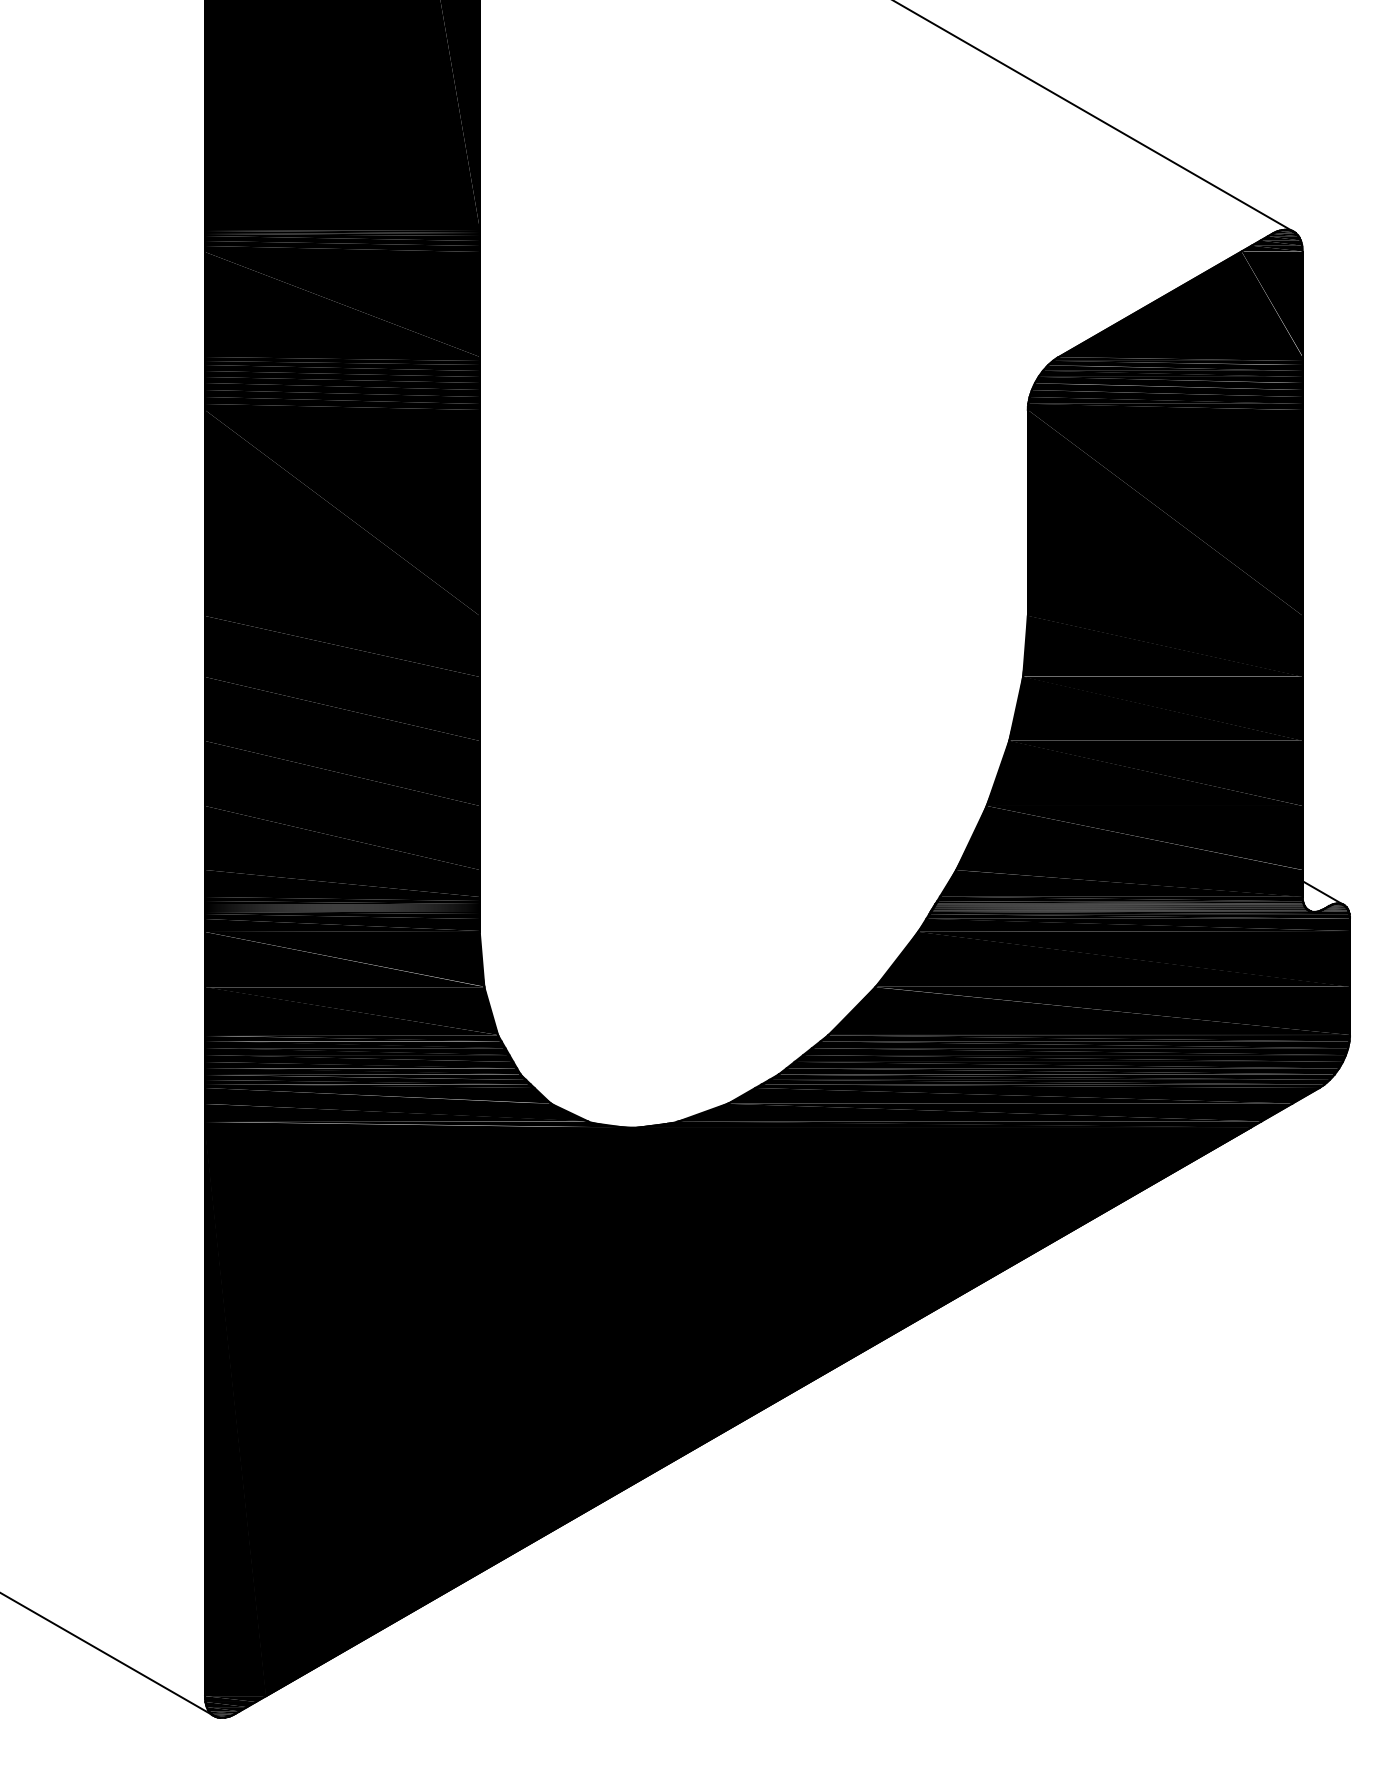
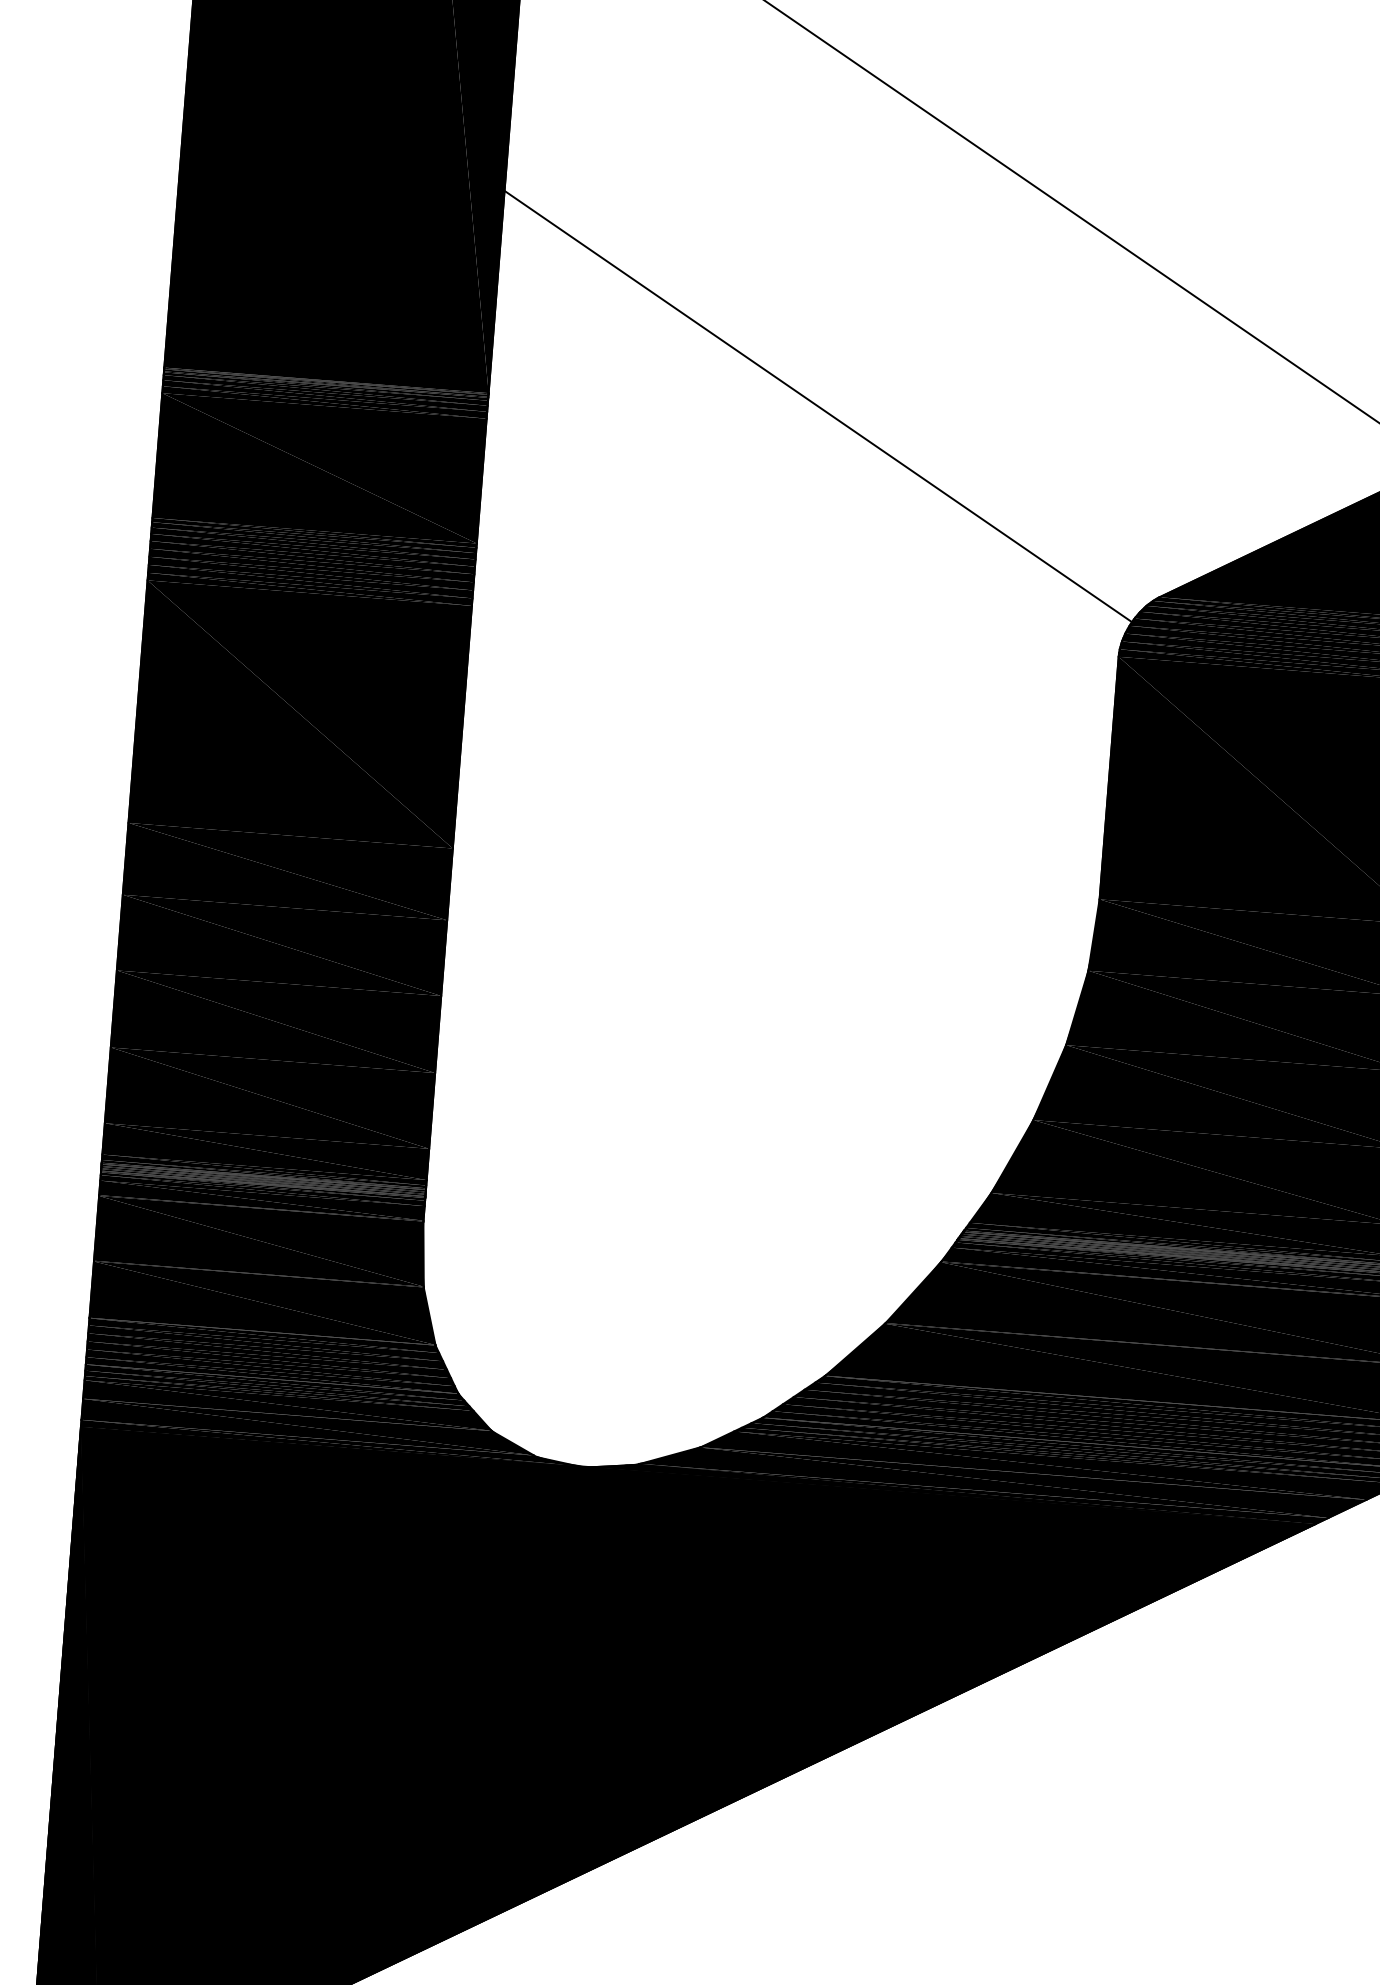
line: (757, 219) -> (817, 406), added

